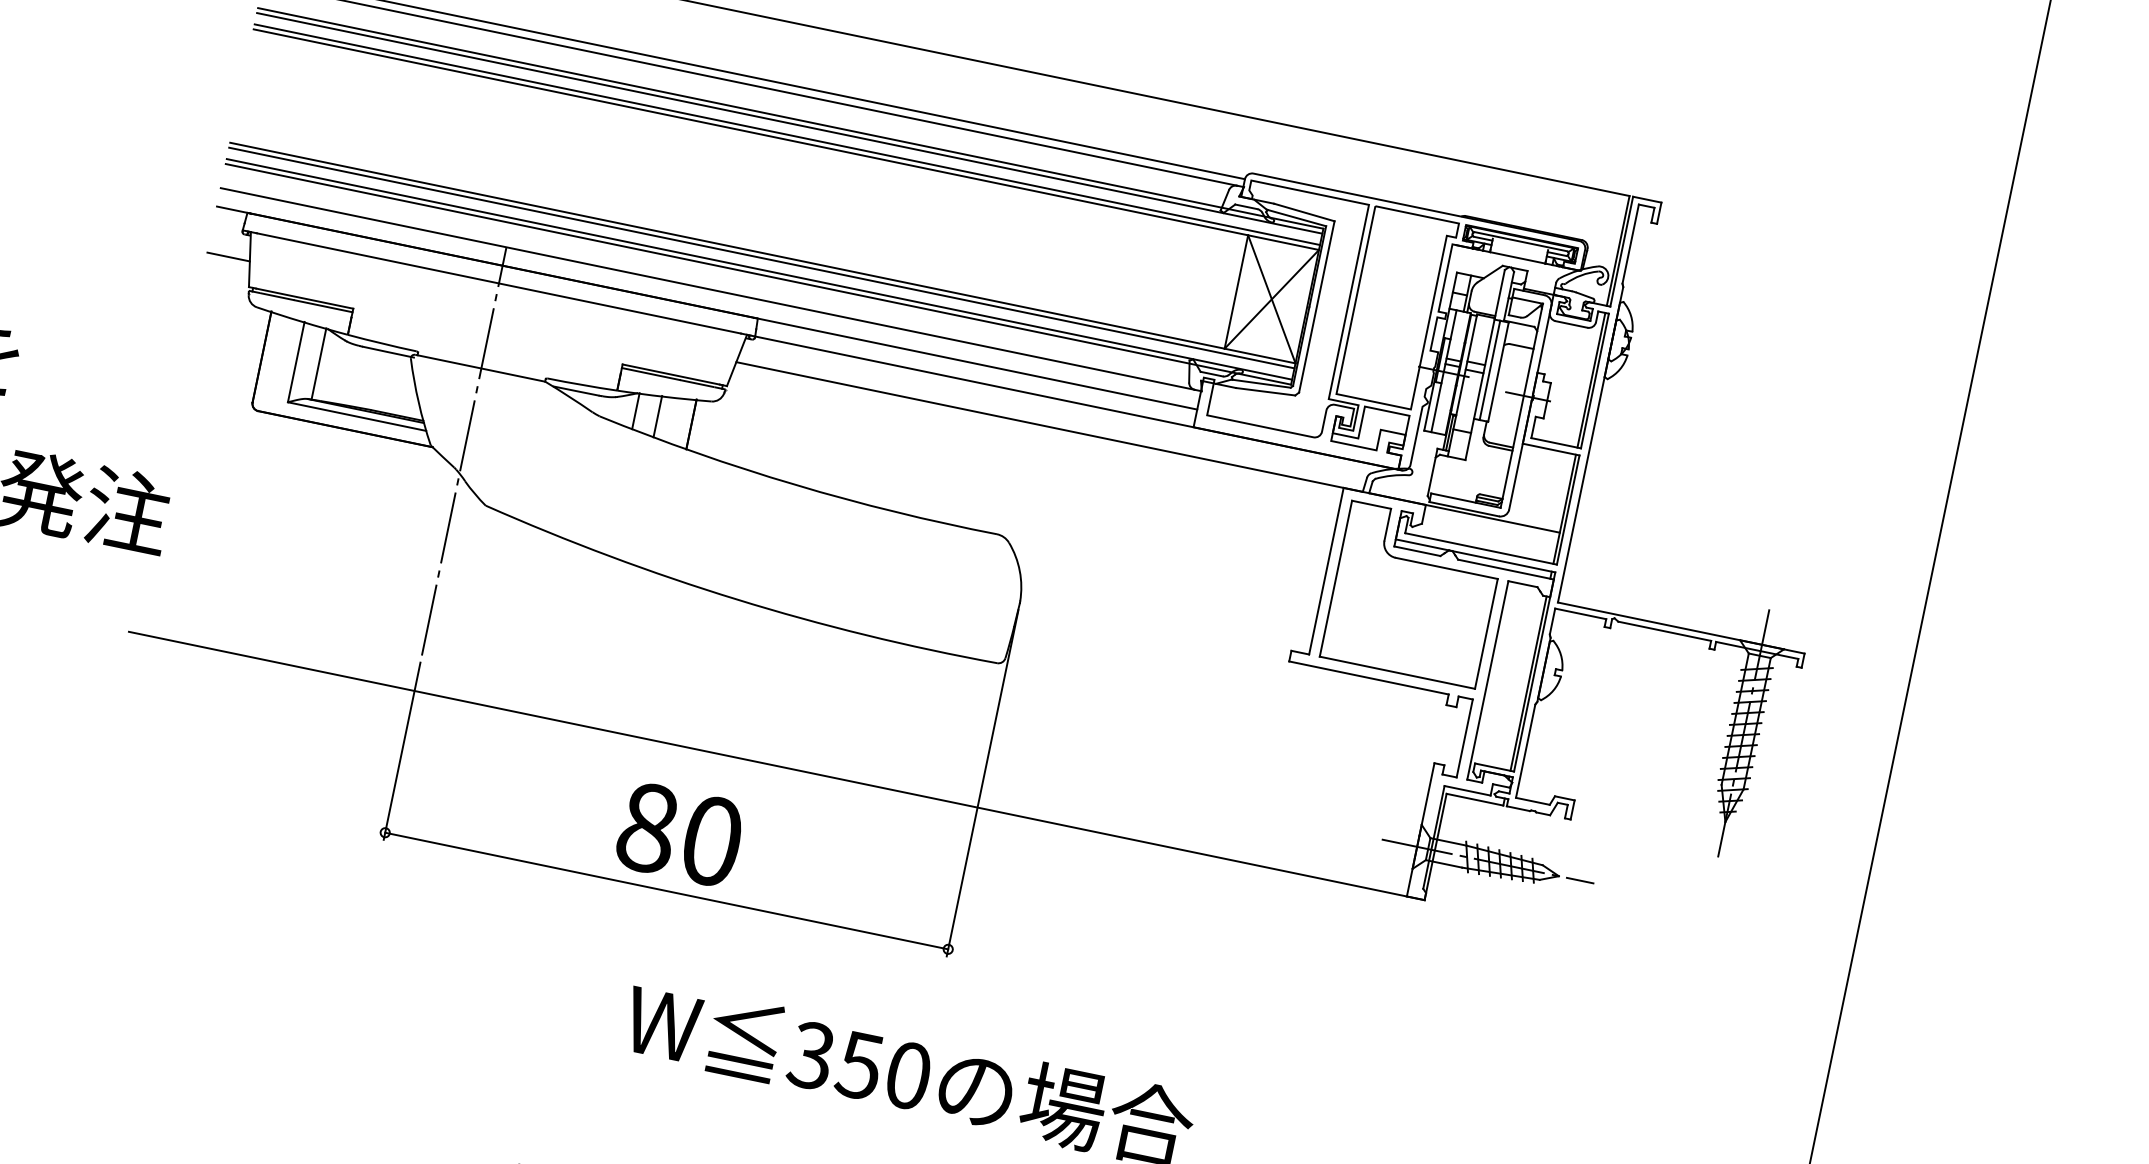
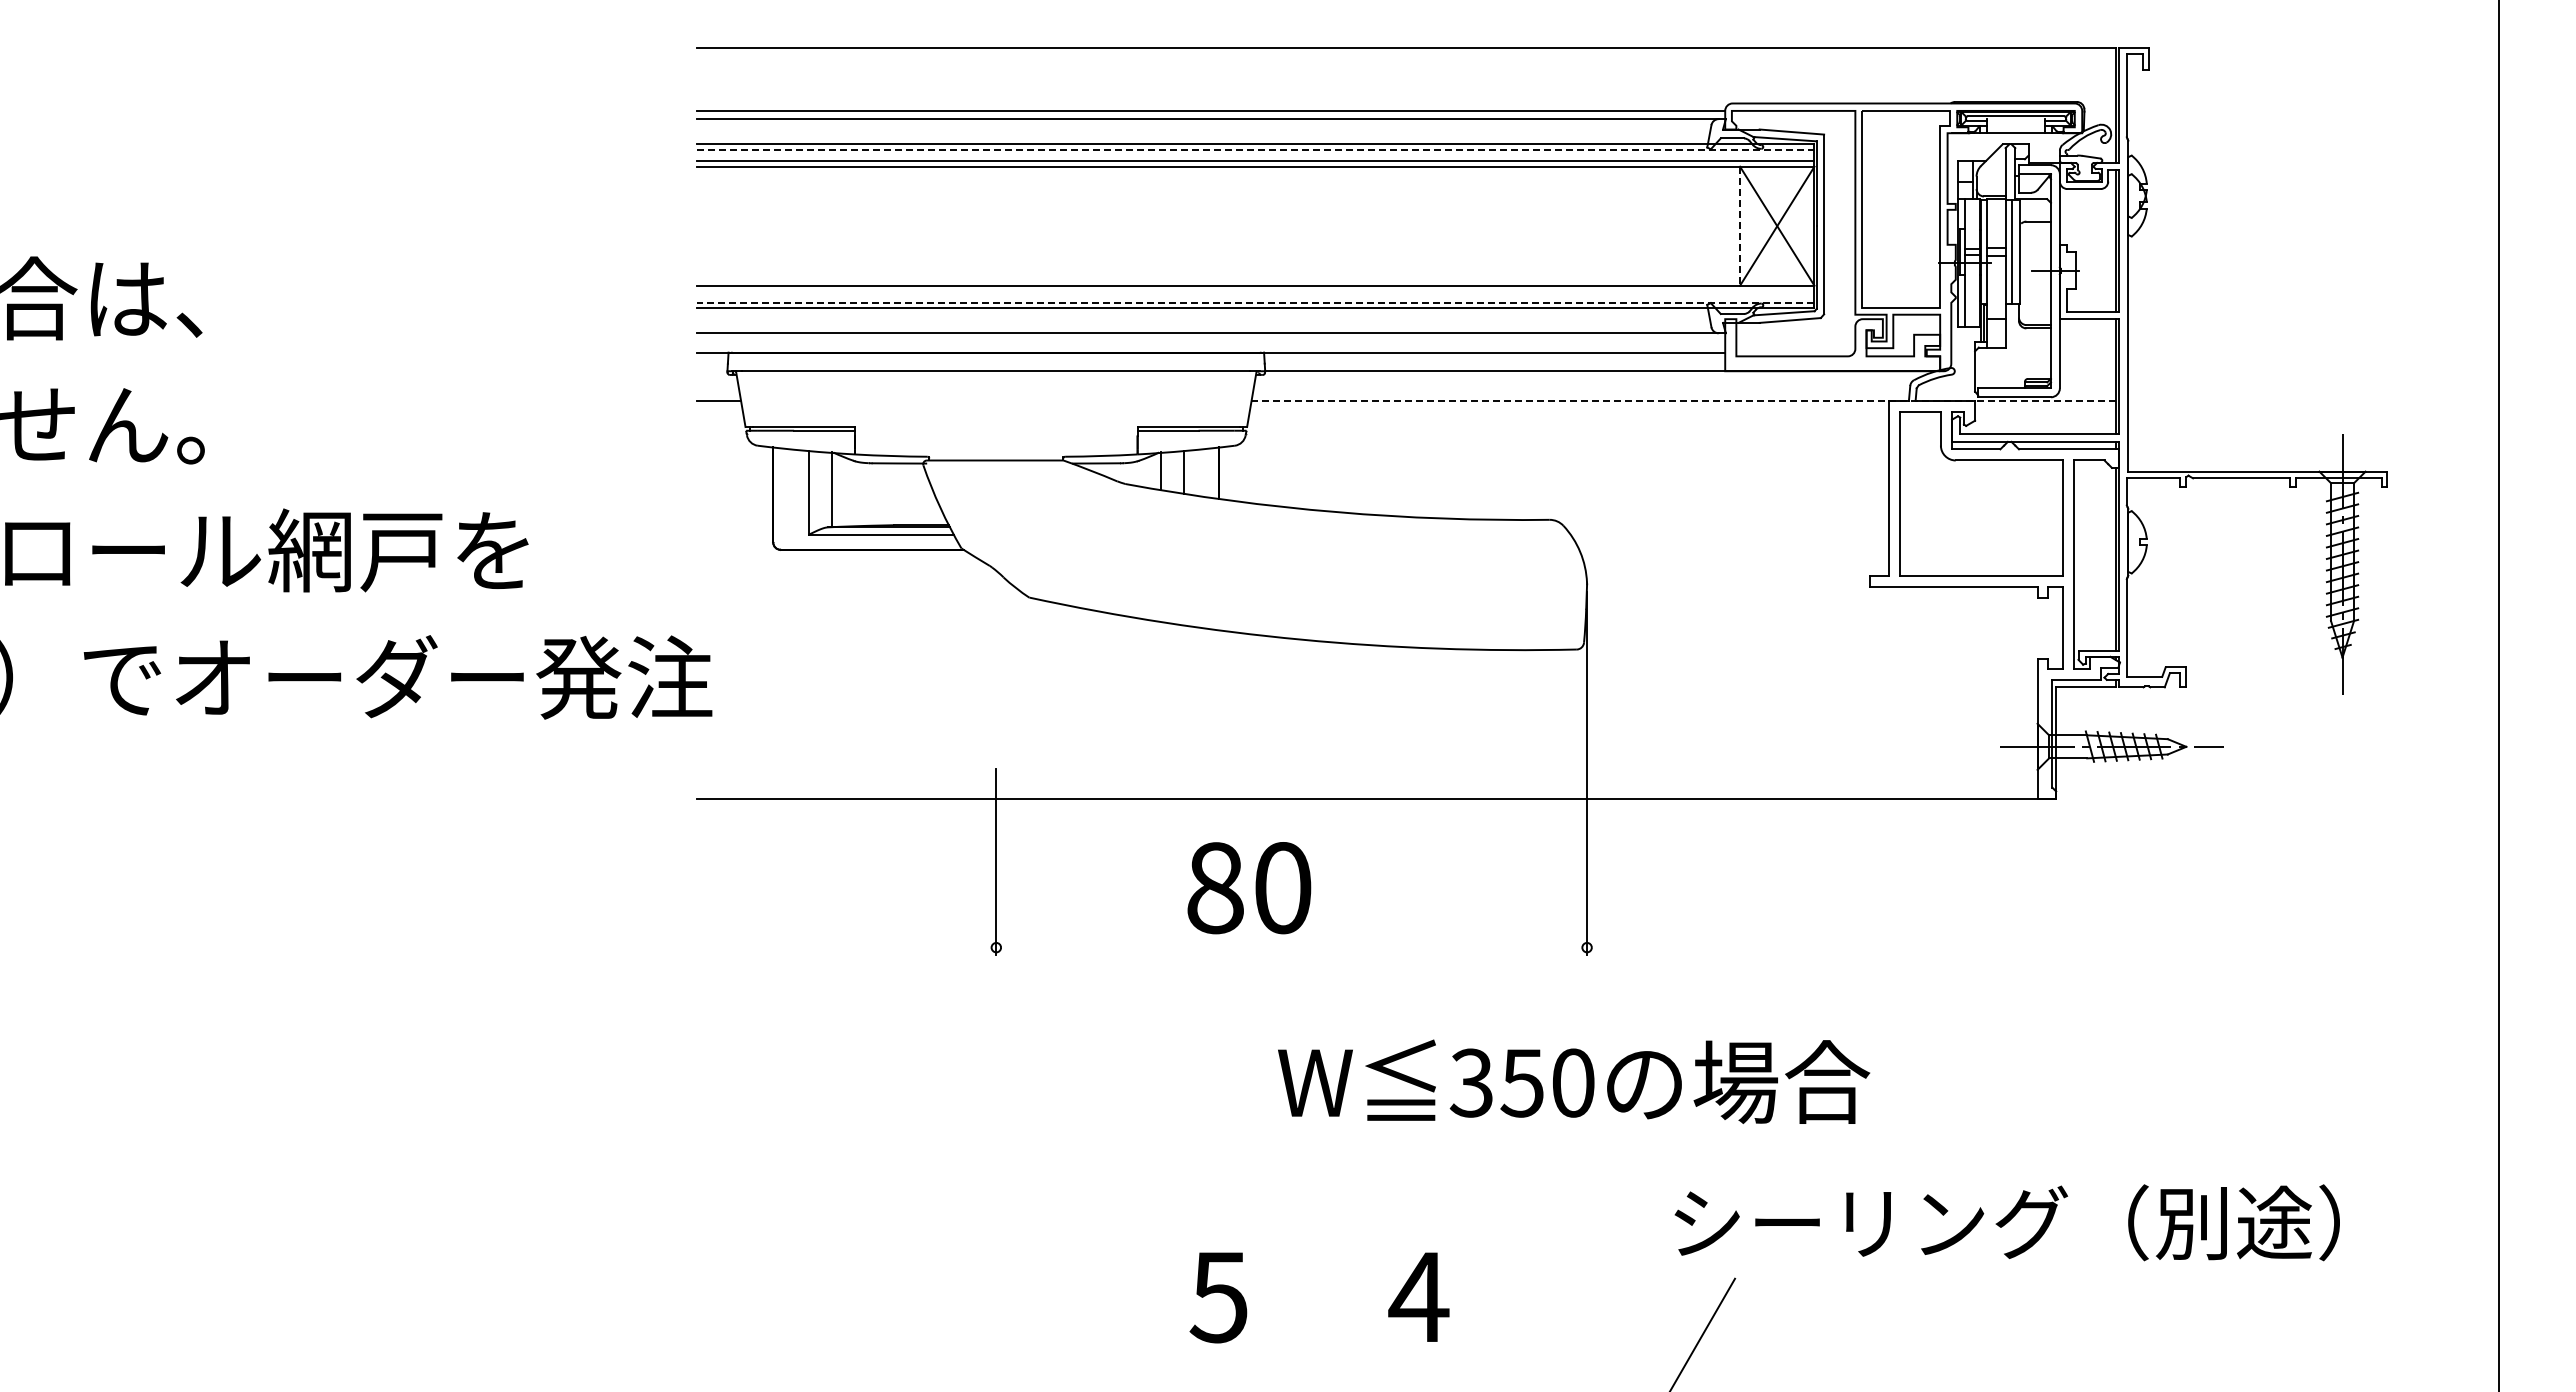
line: (789, 123) -> (1255, 149), solid -> dashed
line: (761, 257) -> (1255, 290), removed
line: (759, 269) -> (1255, 302), solid -> dashed
line: (1236, 292) -> (1740, 226), solid -> dashed
line: (1148, 446) -> (1683, 400), solid -> dashed
line: (464, 451) -> (996, 547), removed
text: (680, 835) -> (1249, 888), moved
line: (666, 890) -> (1291, 947), removed

